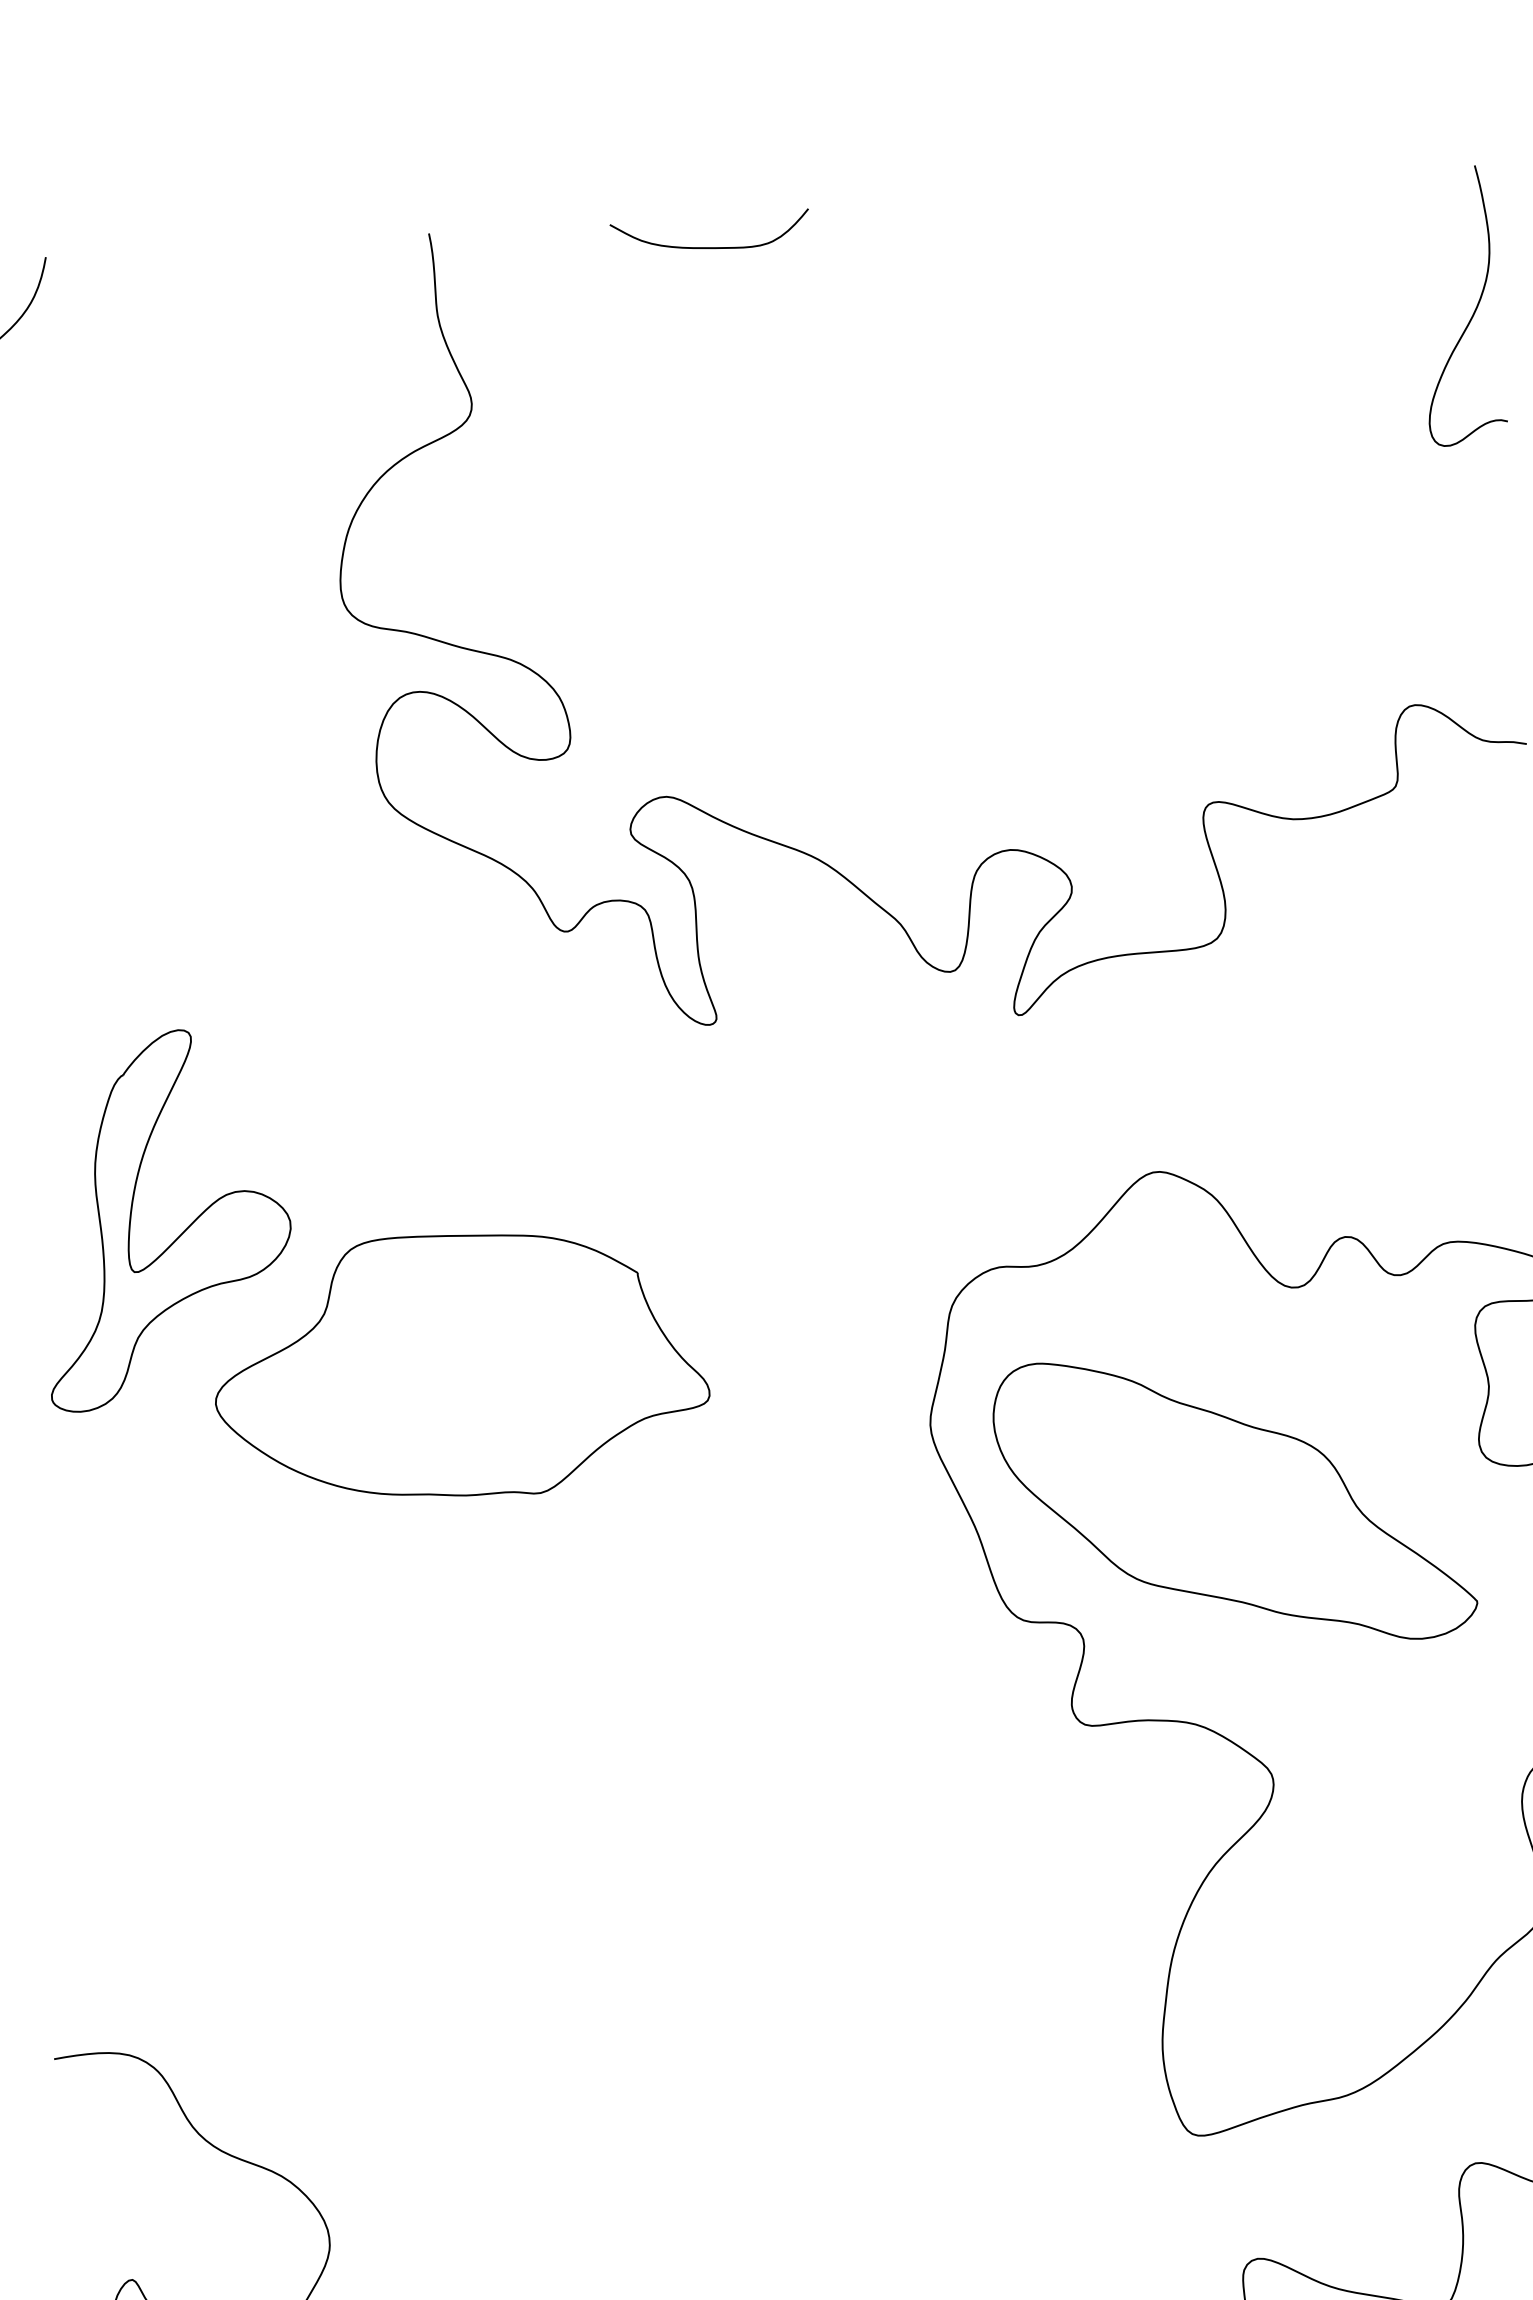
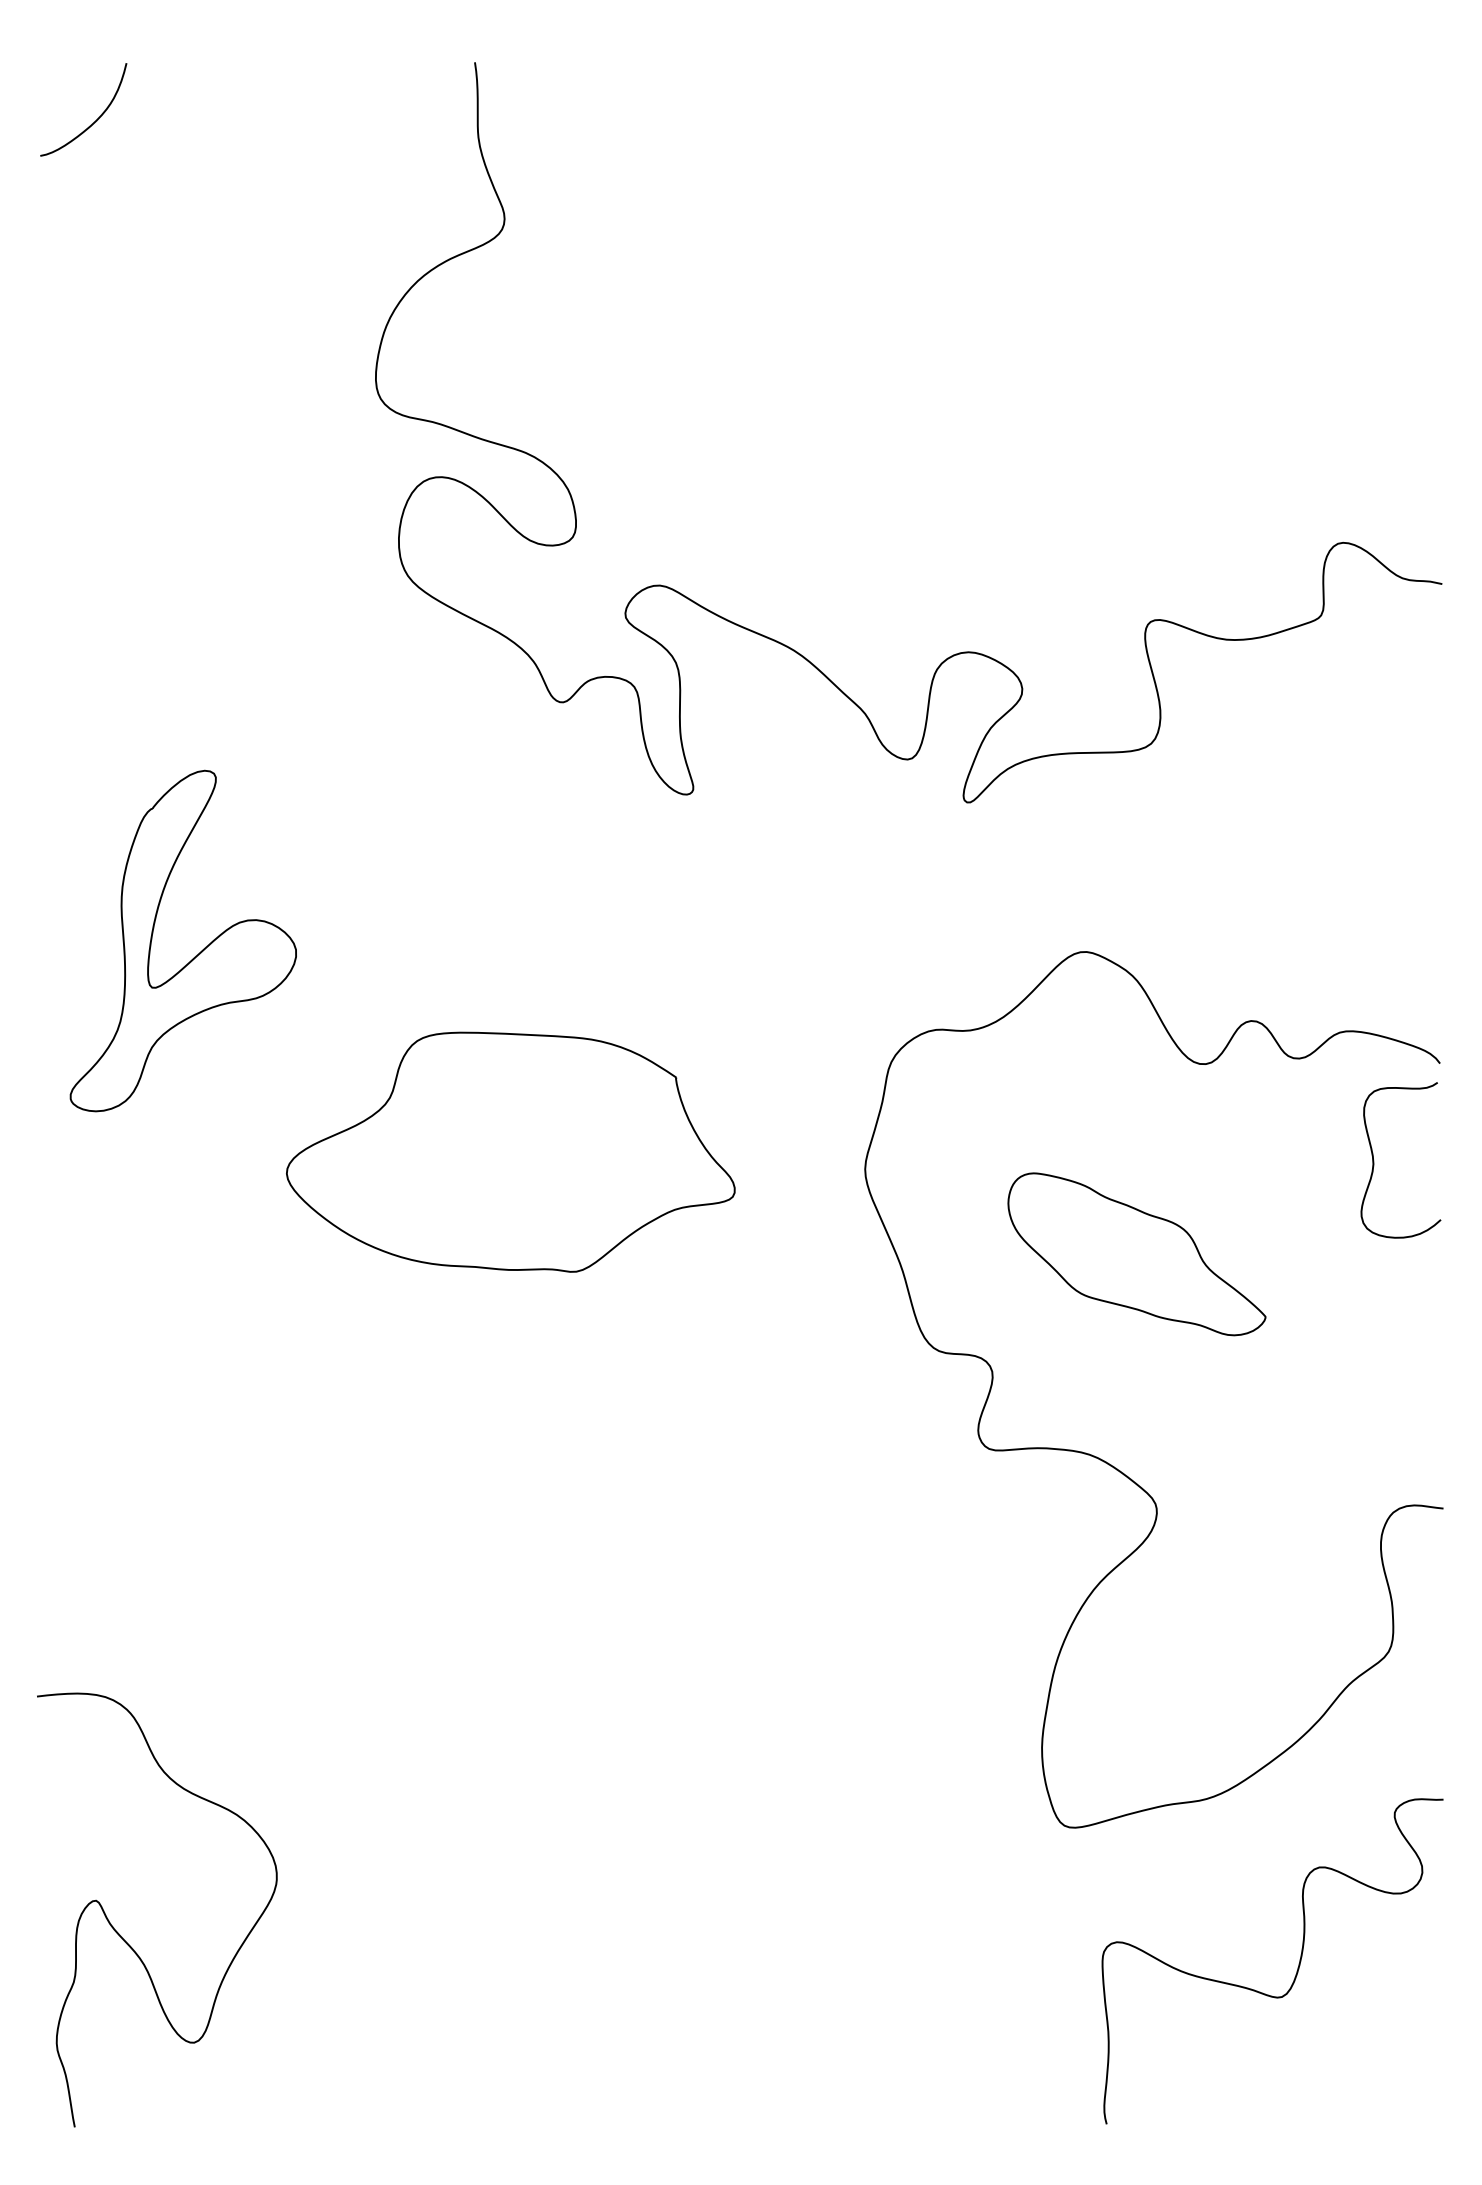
curve: (710, 246) -> (729, 89), removed
curve: (1473, 311) -> (1417, 189), removed
part: (460, 1365) -> (510, 1151), moved
part: (1234, 1501) -> (1136, 1254), size x0.6

